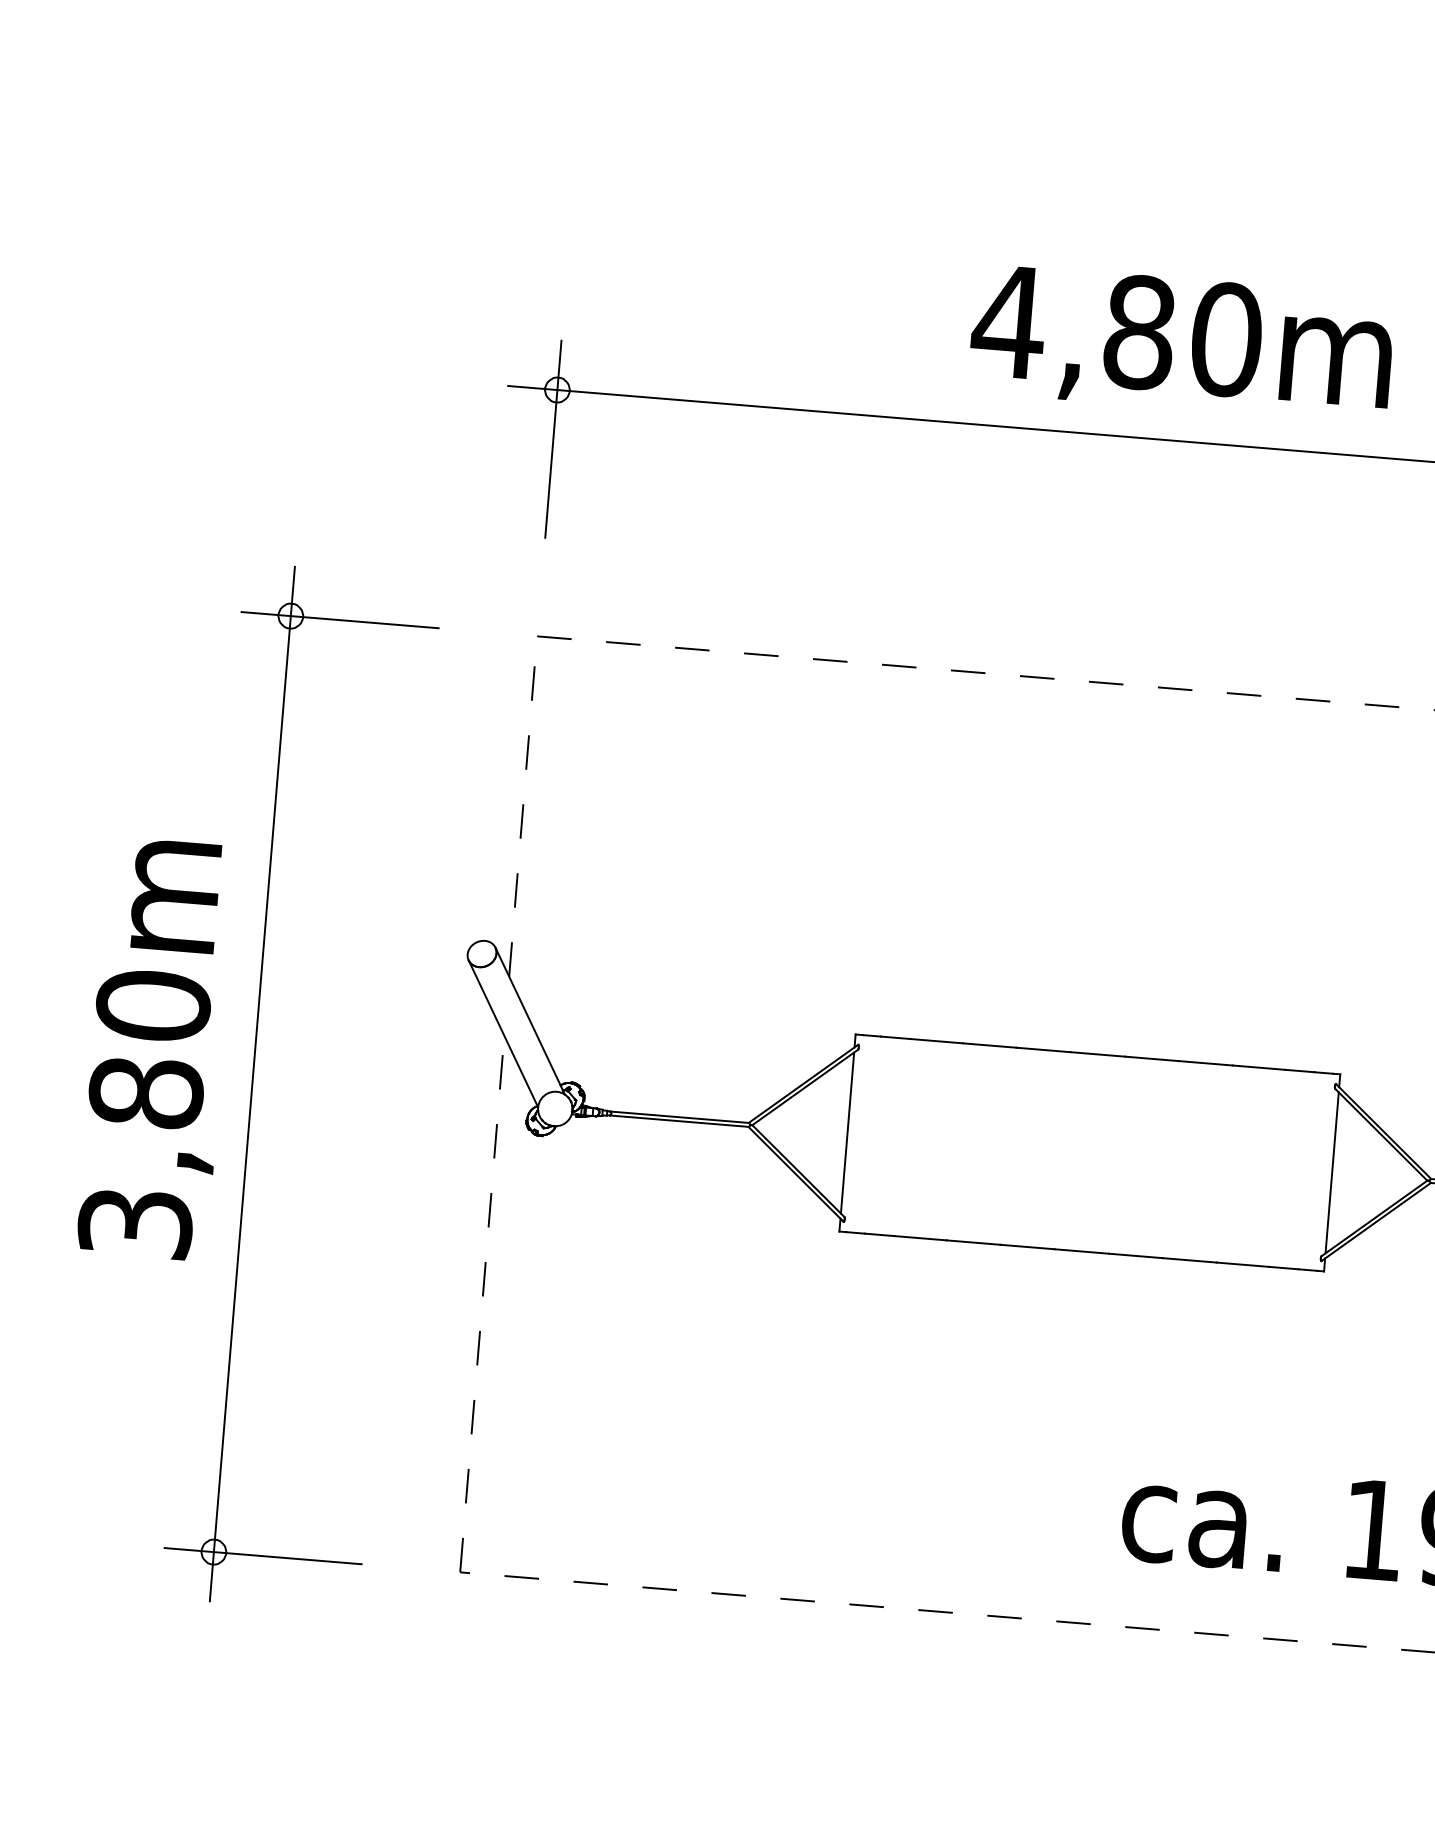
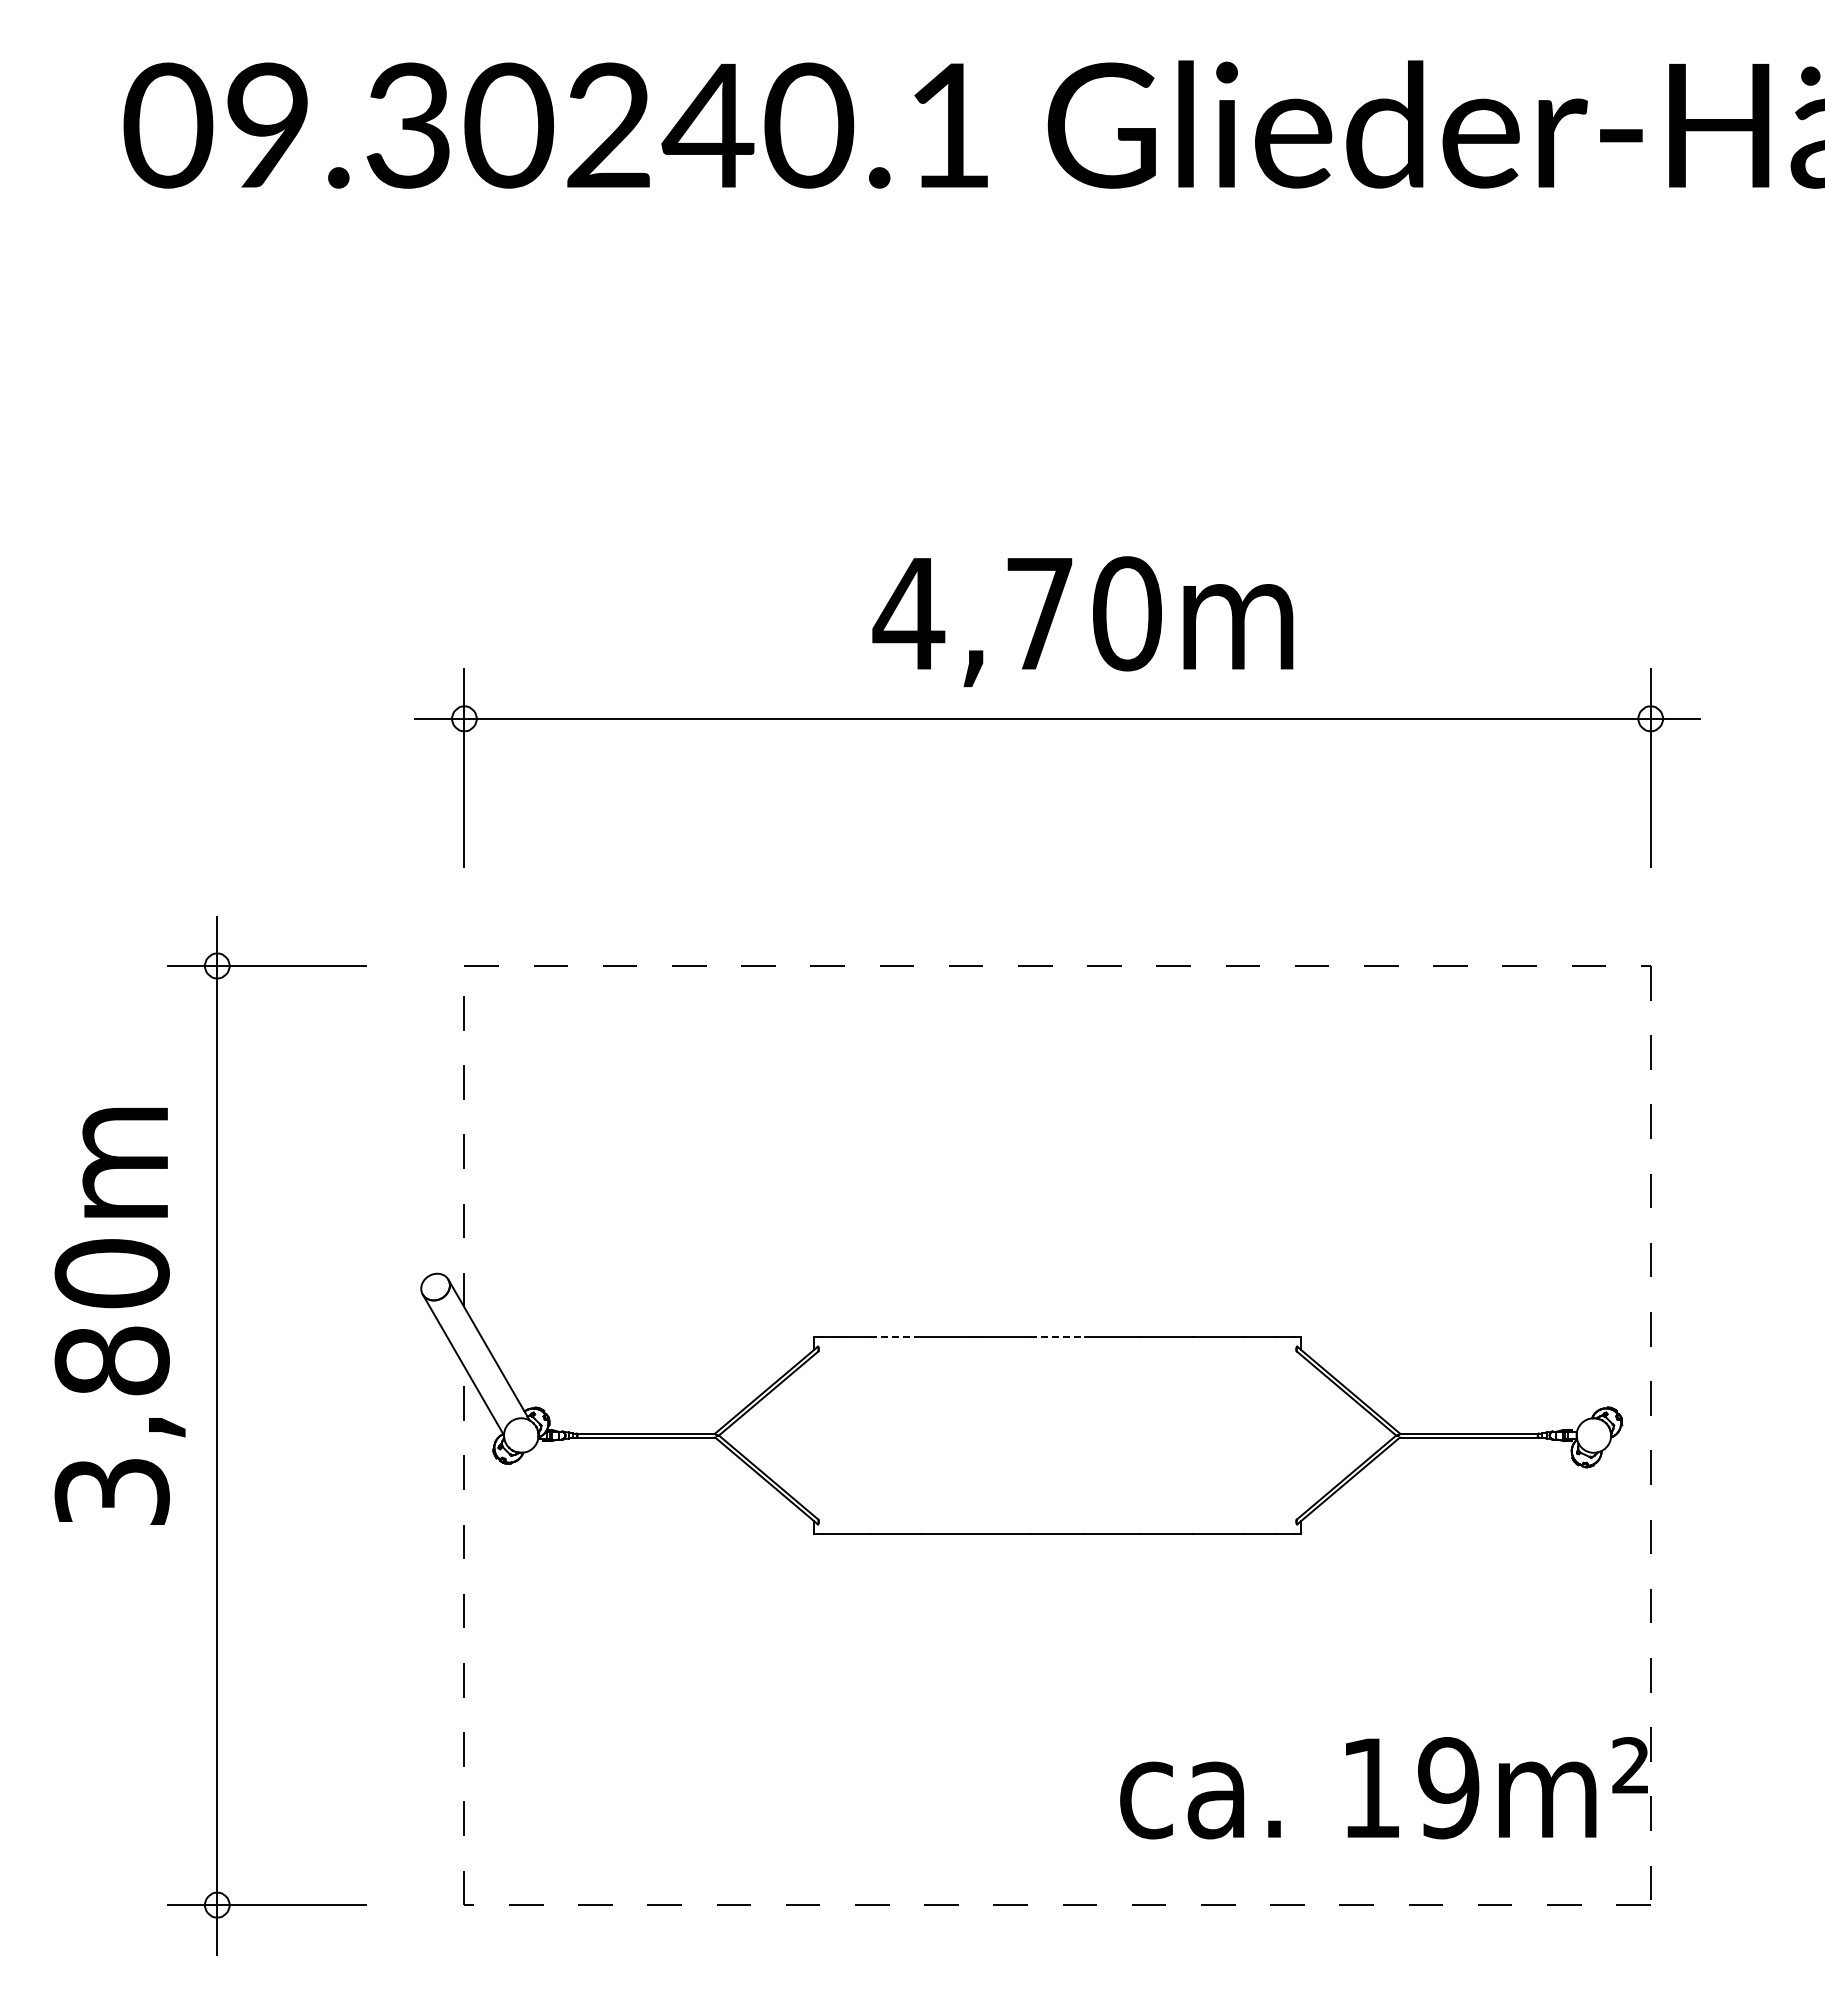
text: (1139, 332) -> (1039, 613), 4,80m -> 4,70m
line: (937, 1041) -> (896, 1336), solid -> dashed
text: (157, 1049) -> (119, 1316), moved
line: (1098, 1054) -> (1058, 1336), solid -> dashed
line: (847, 1132) -> (814, 1435), removed
line: (1331, 1172) -> (1300, 1435), removed

